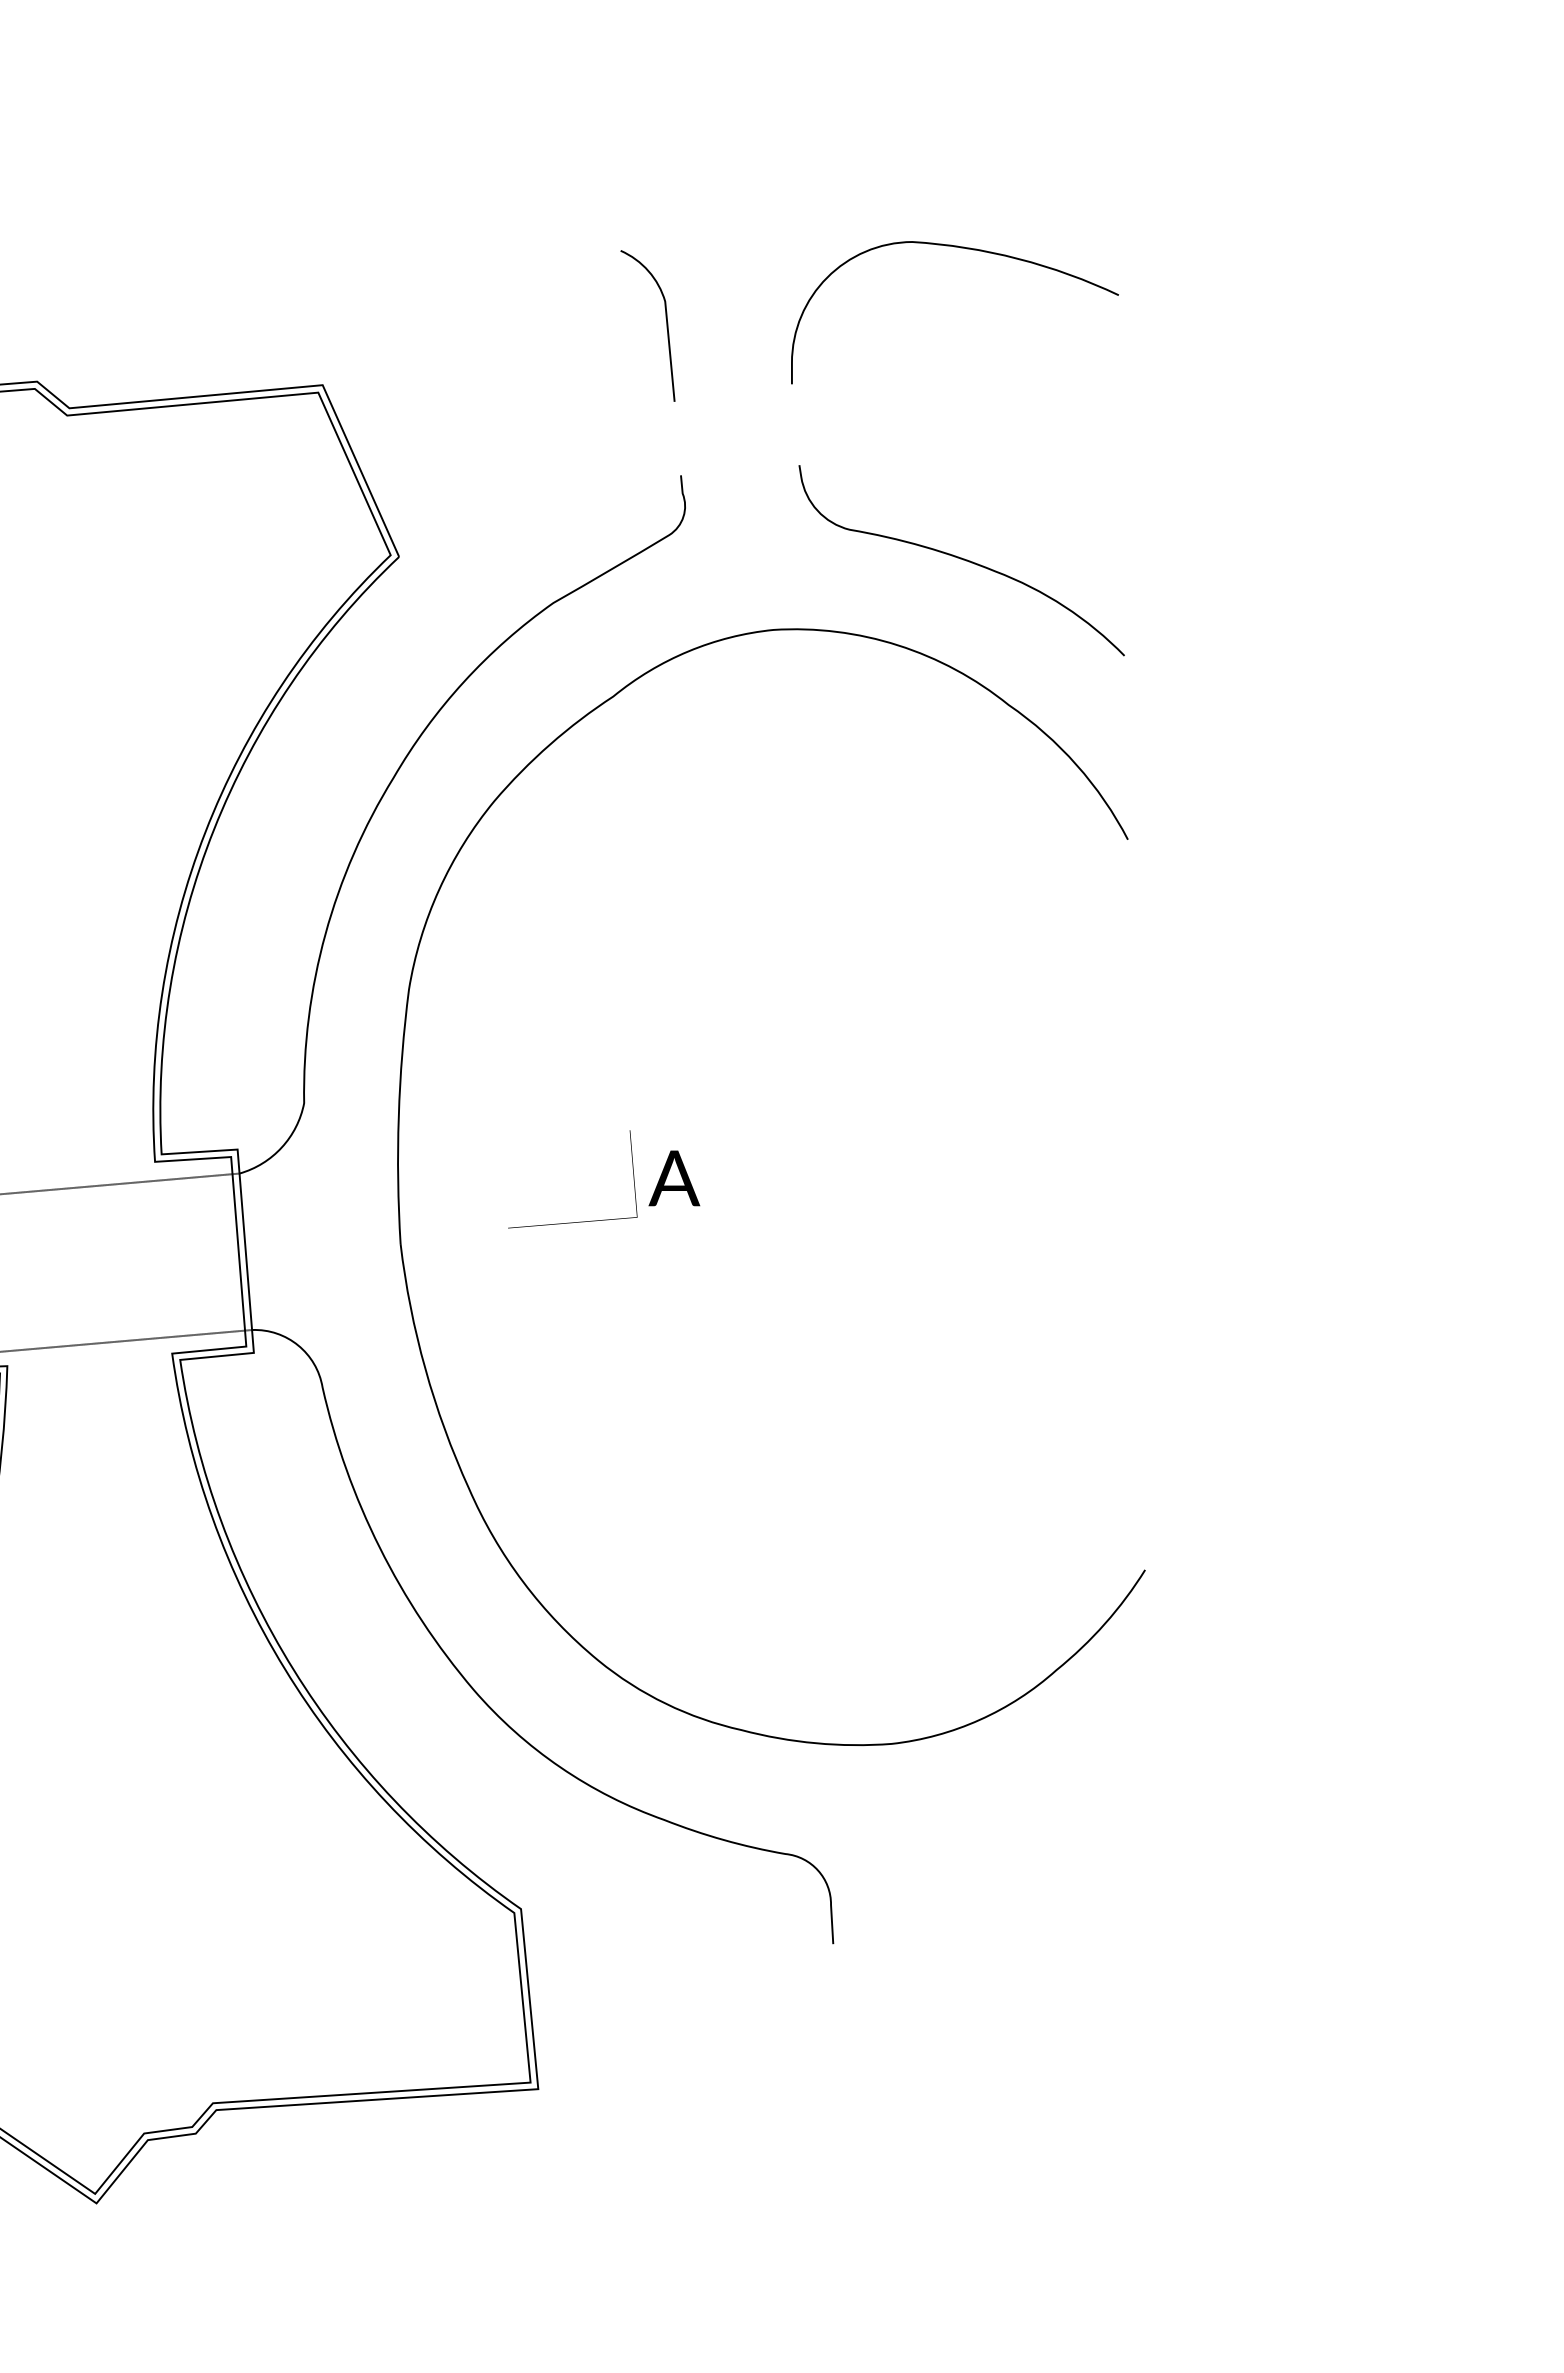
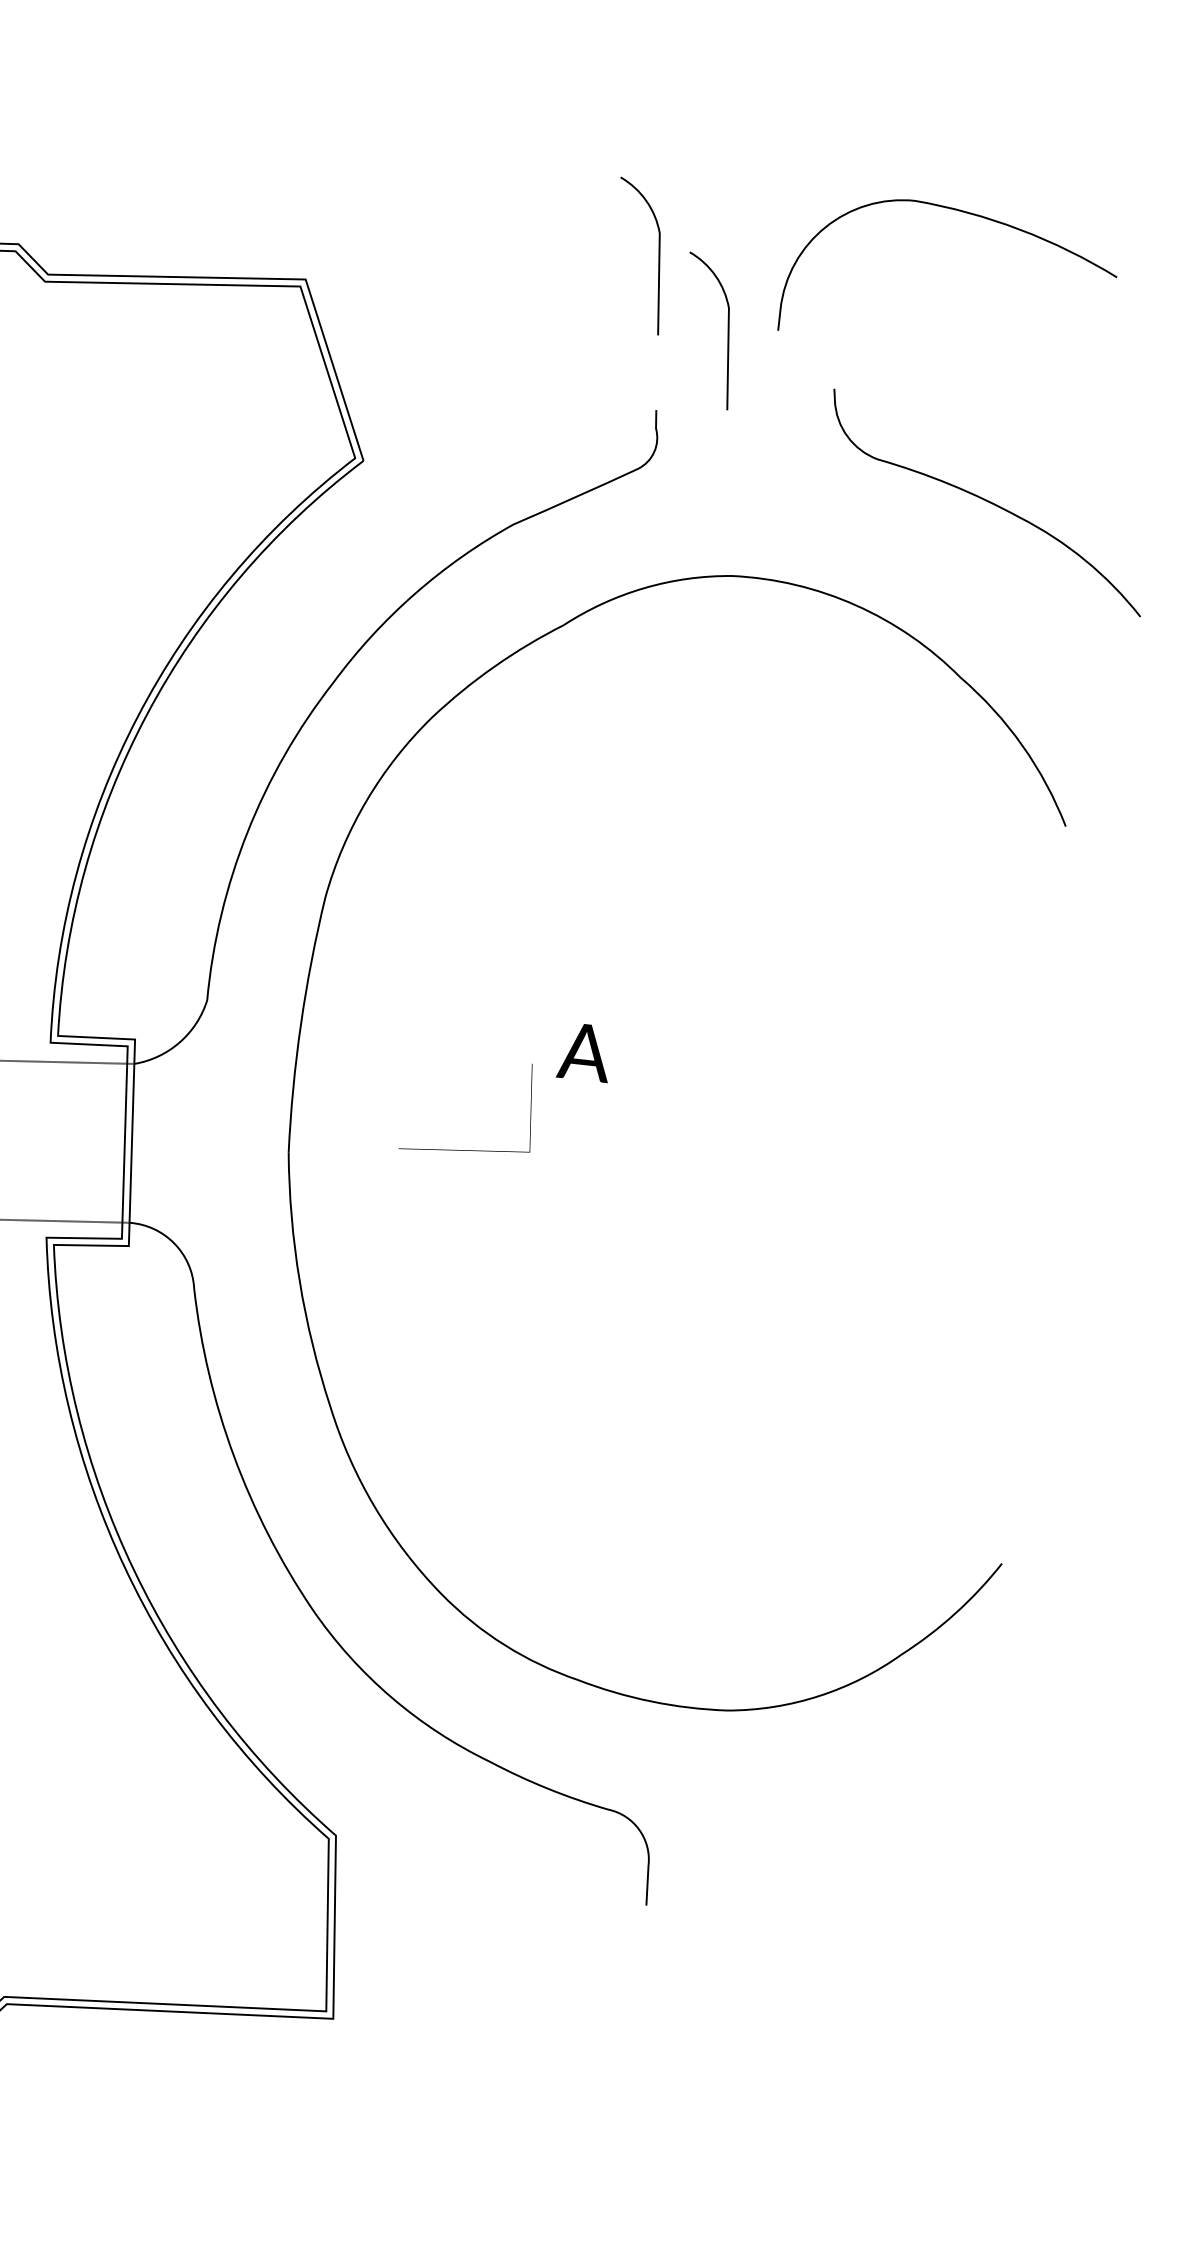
curve: (742, 391) -> (727, 332), added
curve: (961, 559) -> (987, 501), moved
text: (674, 1178) -> (584, 1052), moved

